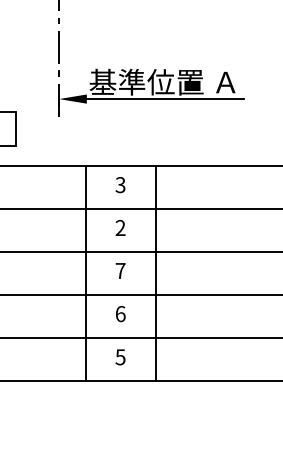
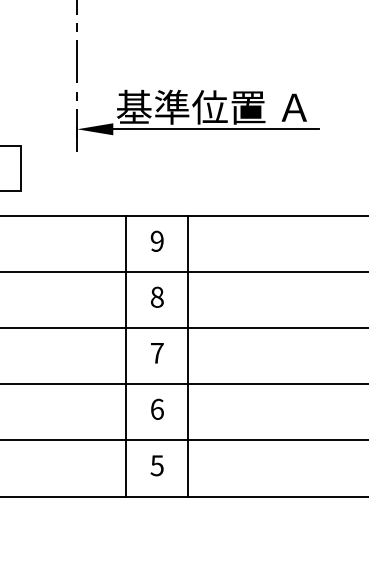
text: (120, 185) -> (157, 241), 3 -> 9
text: (120, 228) -> (157, 297), 2 -> 8
line: (85, 272) -> (125, 355), moved
line: (155, 272) -> (188, 355), moved

